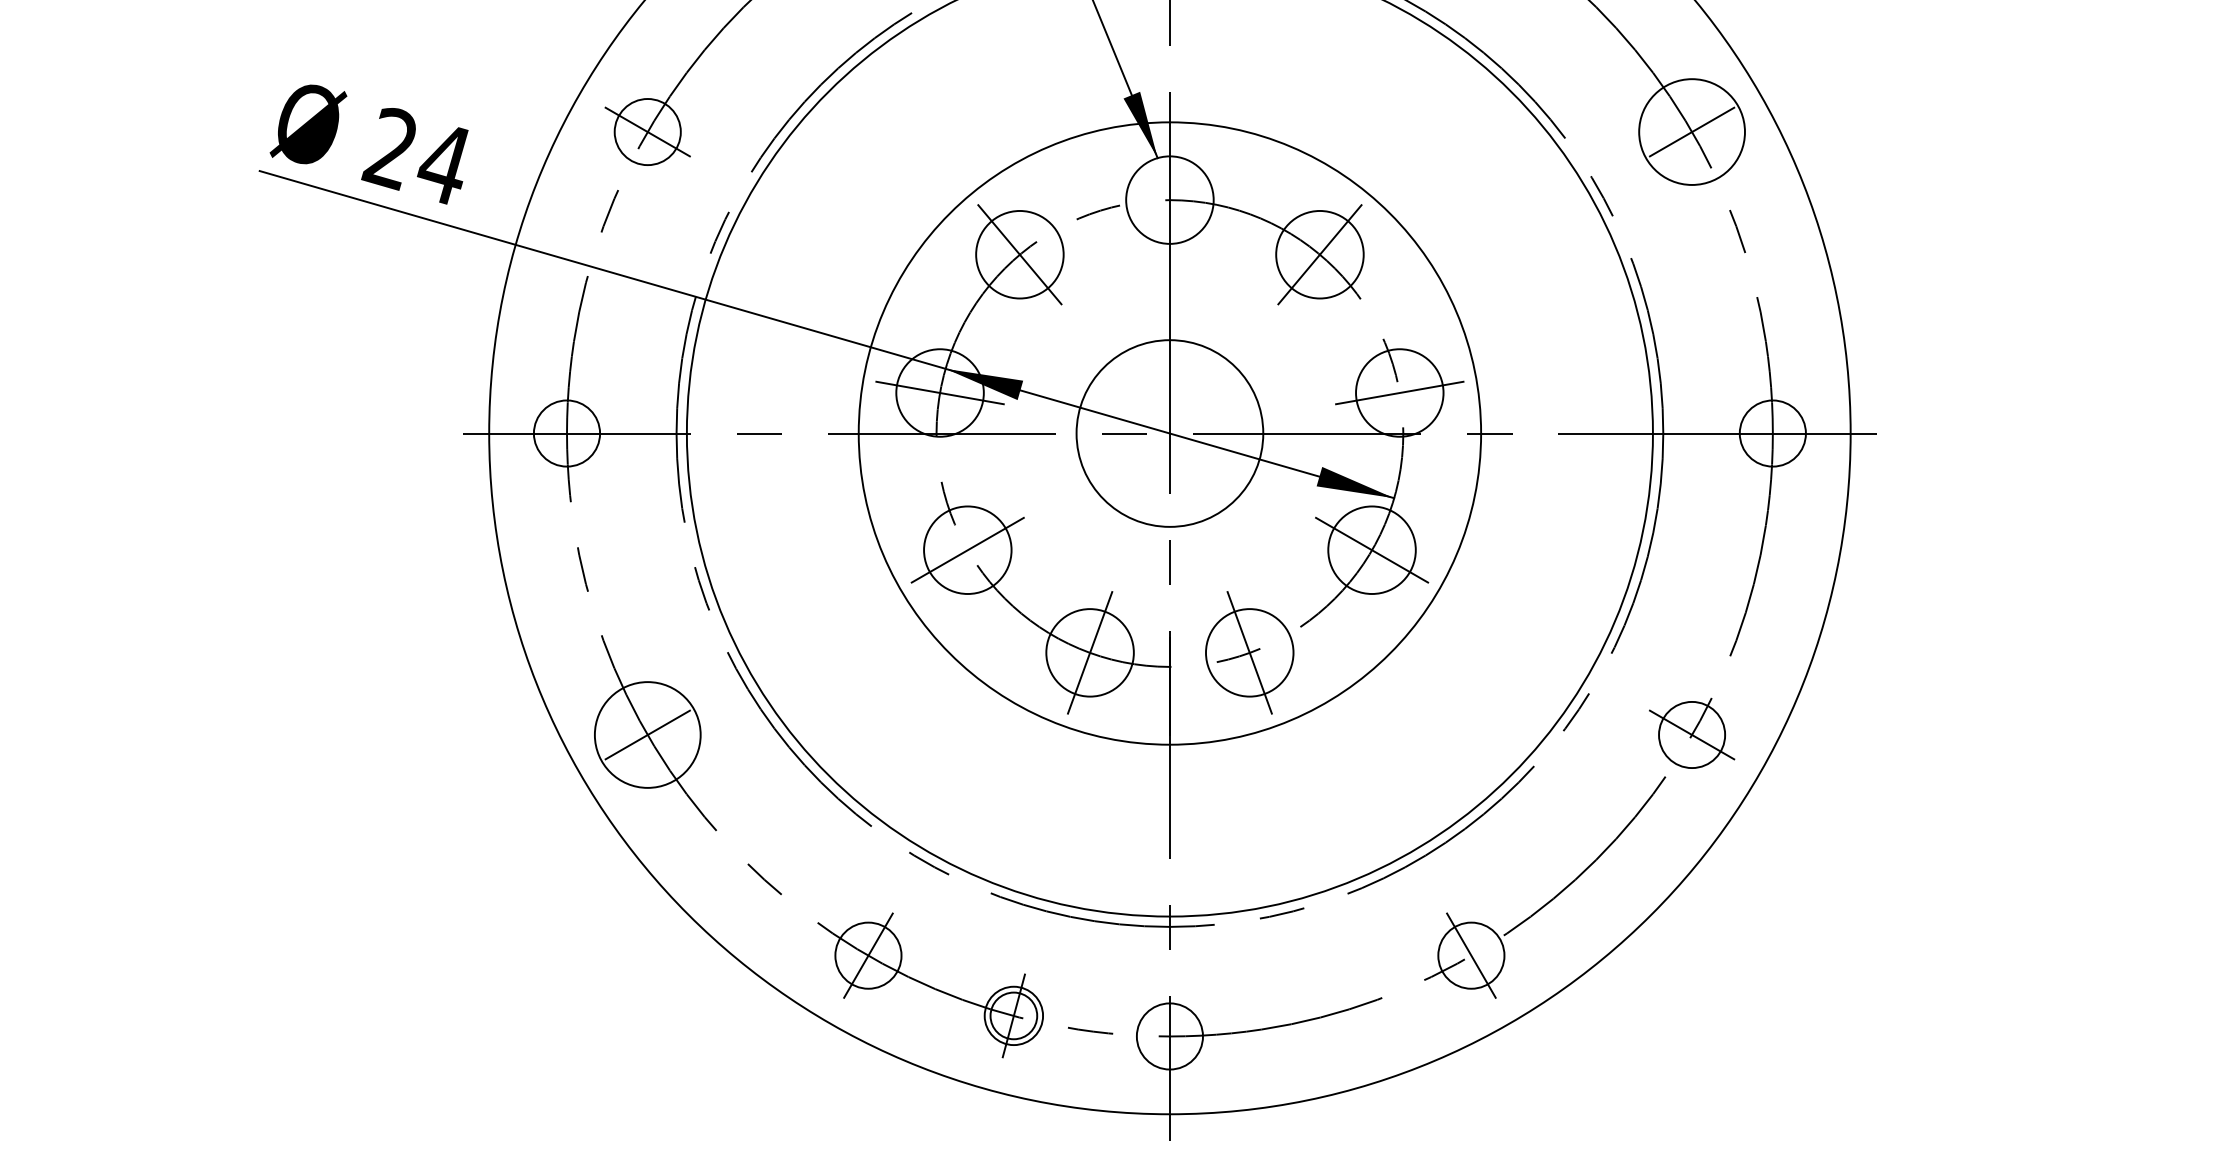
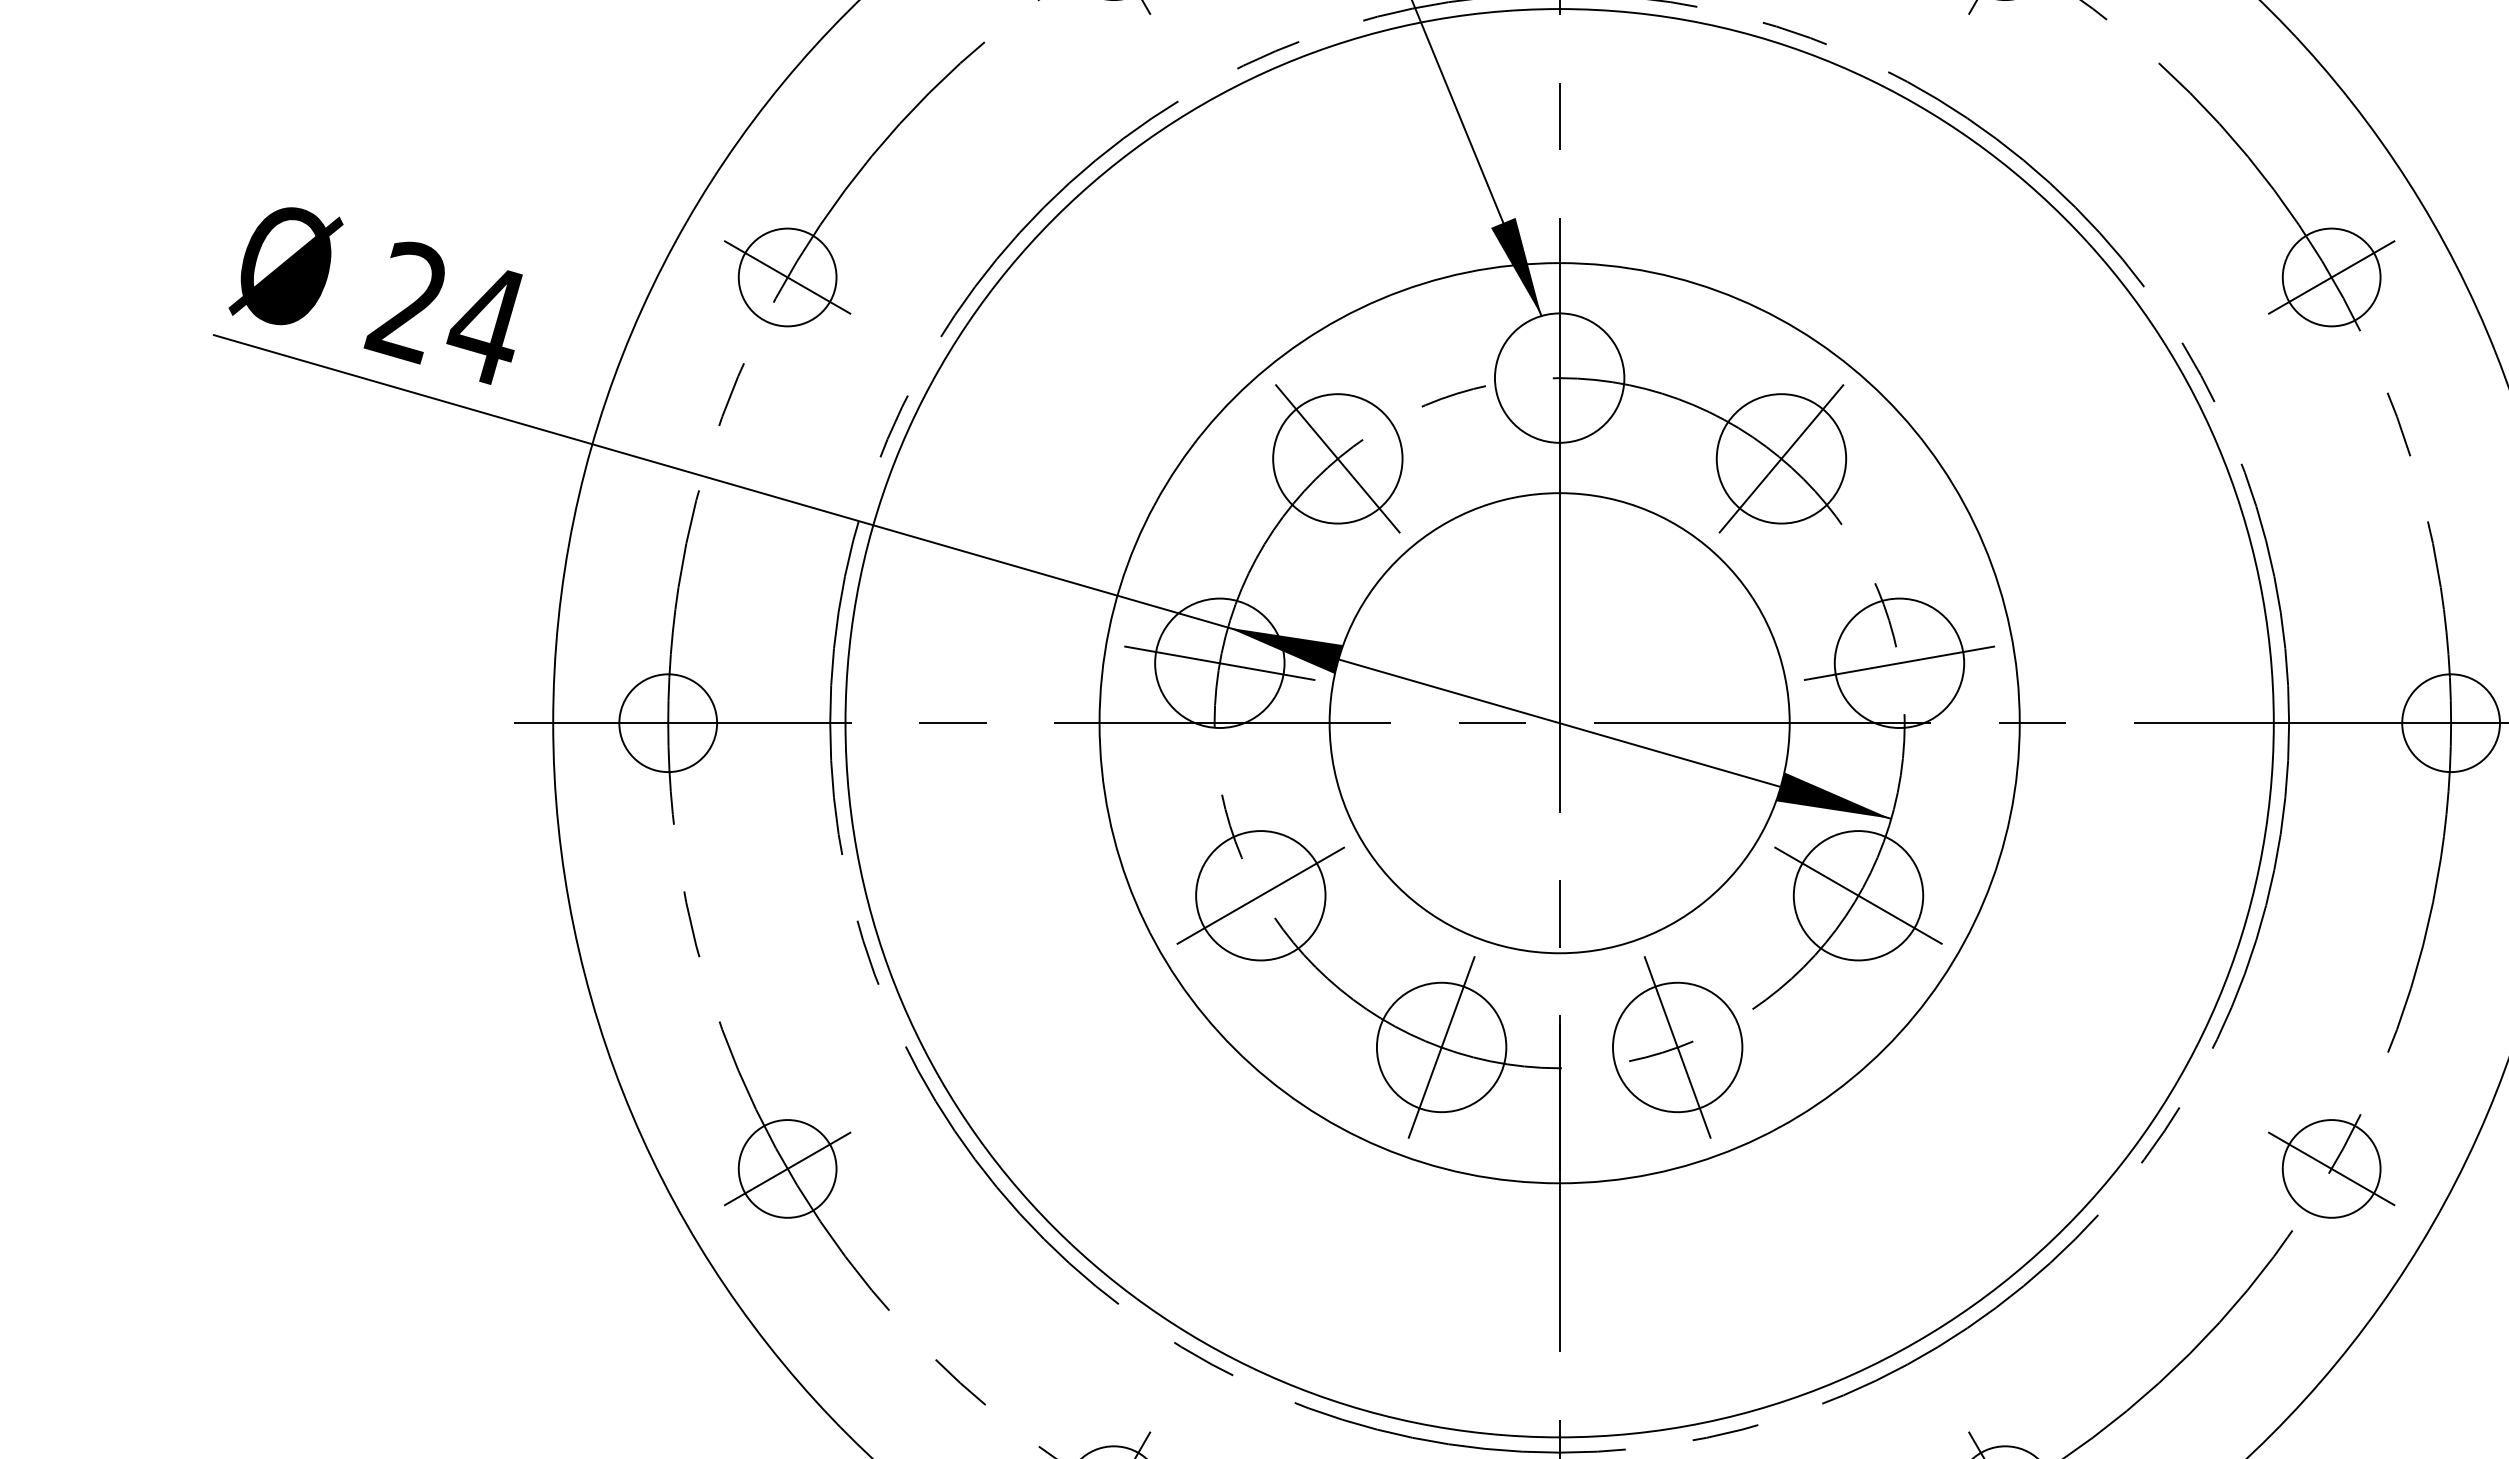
circle: (1692, 132) -> (2332, 278), size x0.62
circle: (1169, 433) -> (1559, 723), size x1.67
circle: (647, 734) -> (787, 1168), size x0.62

